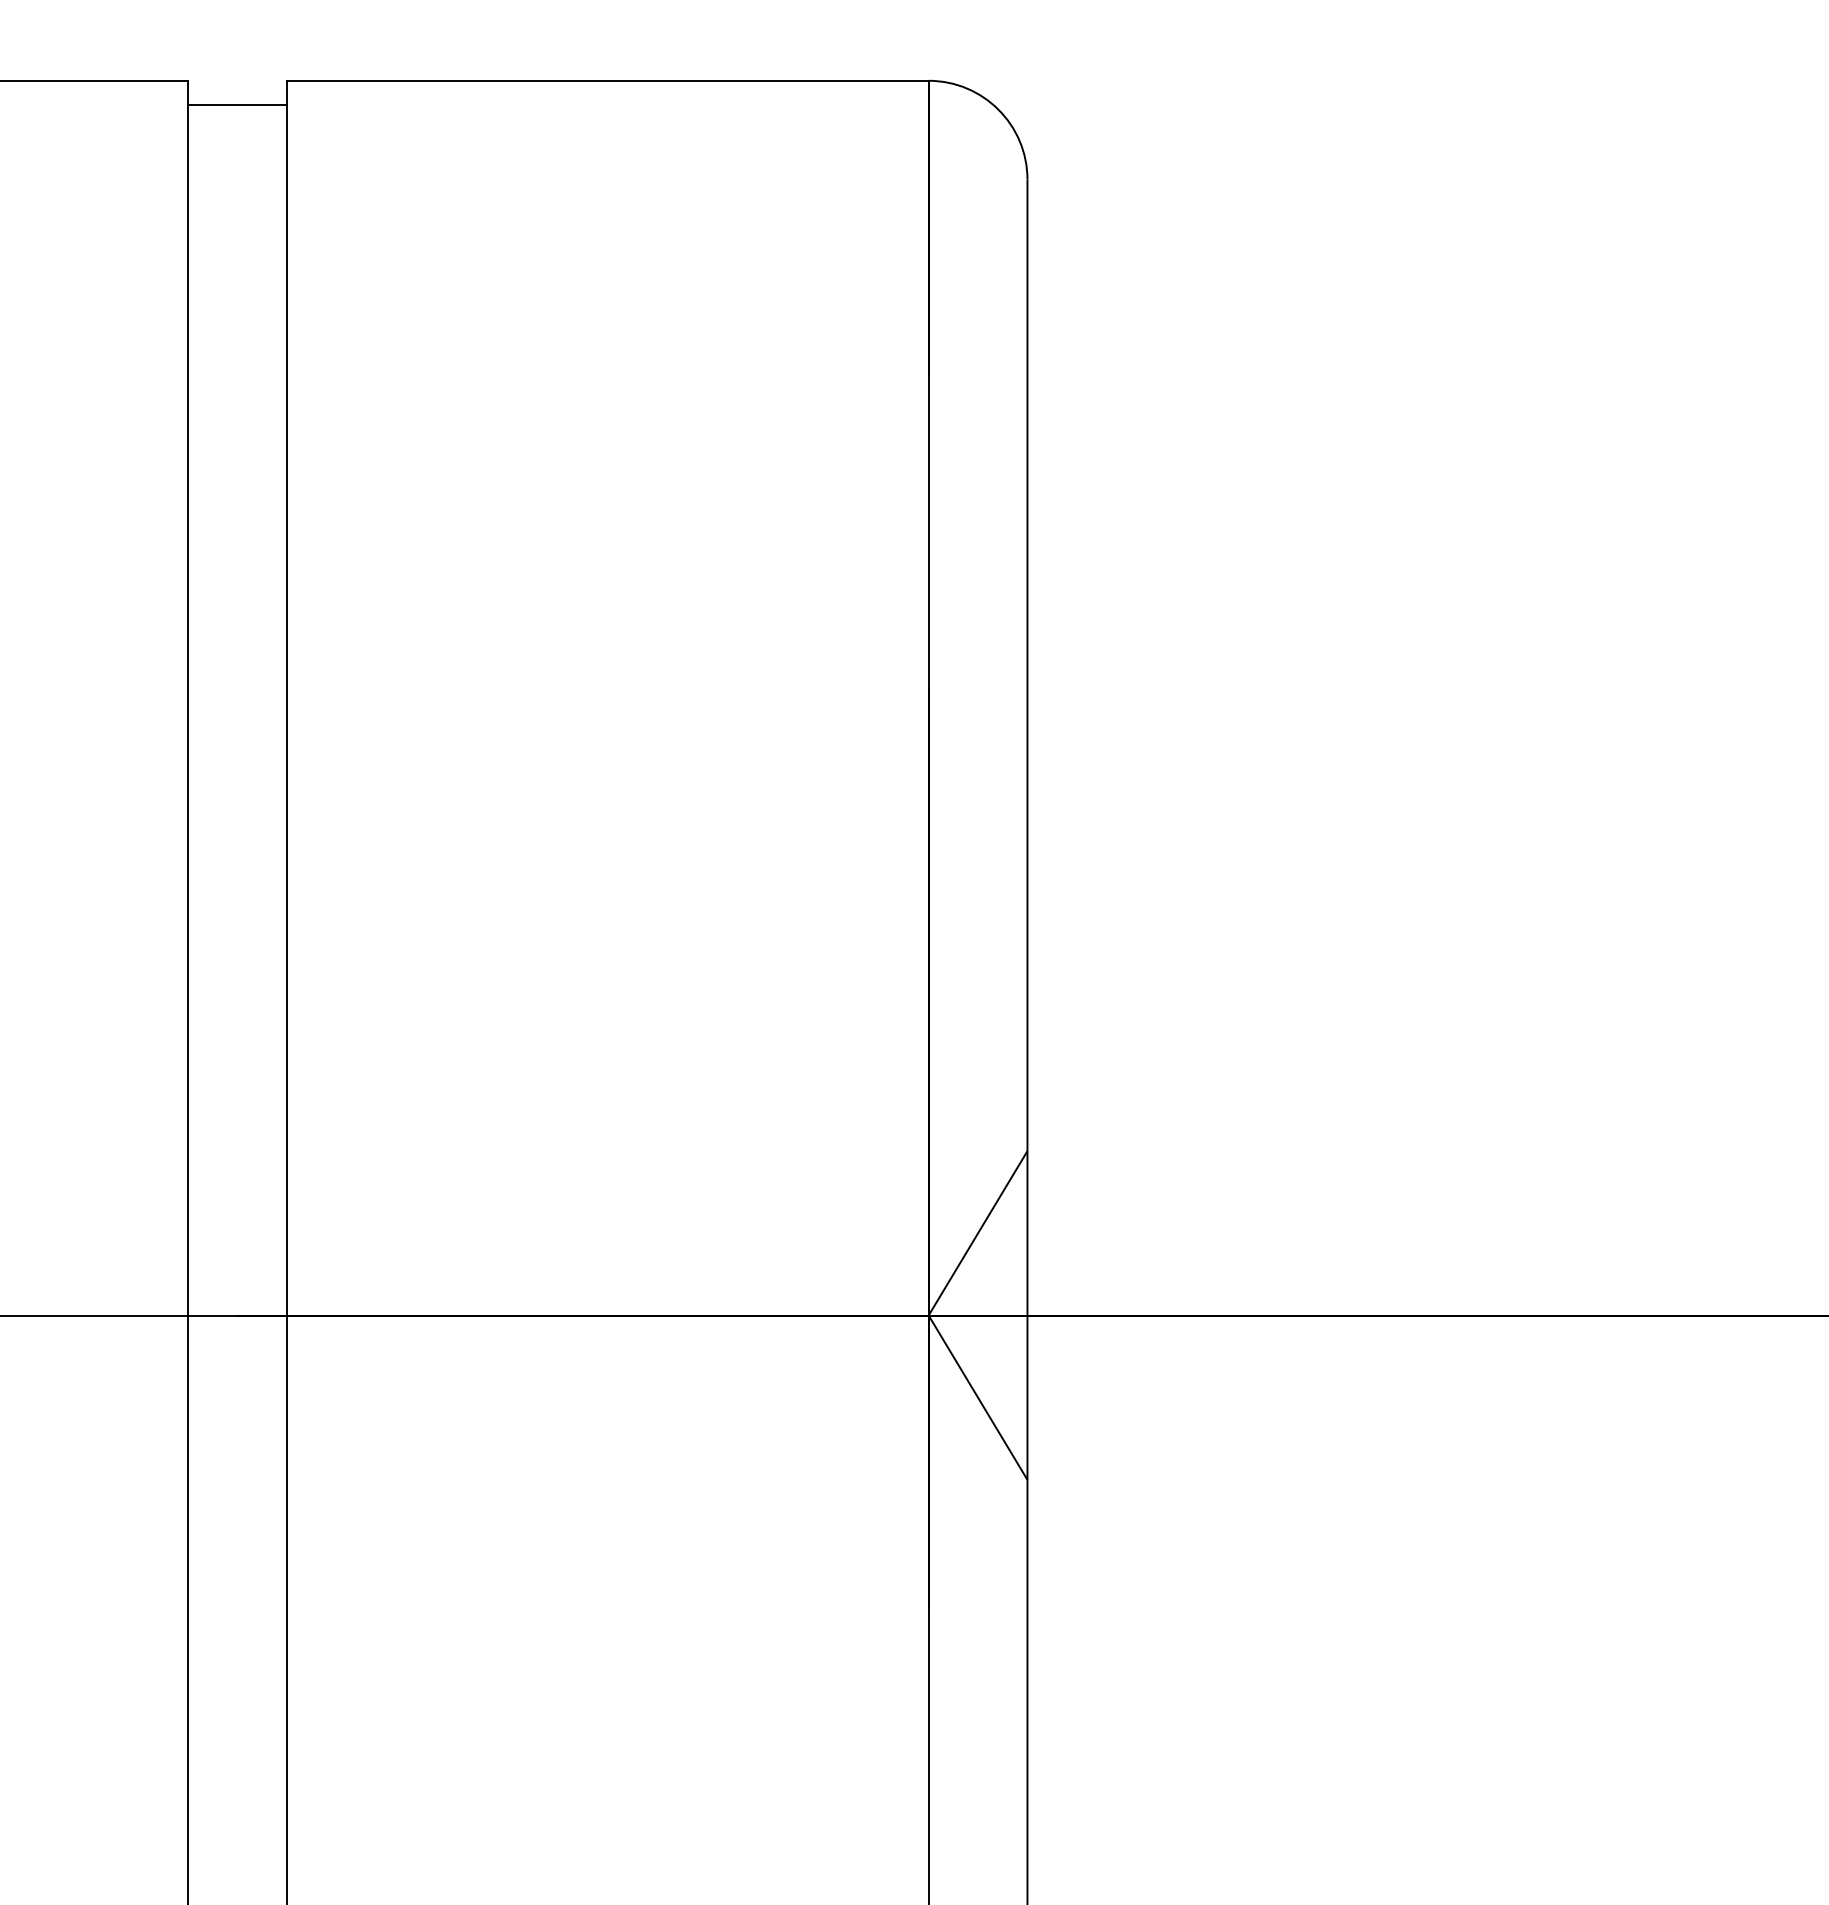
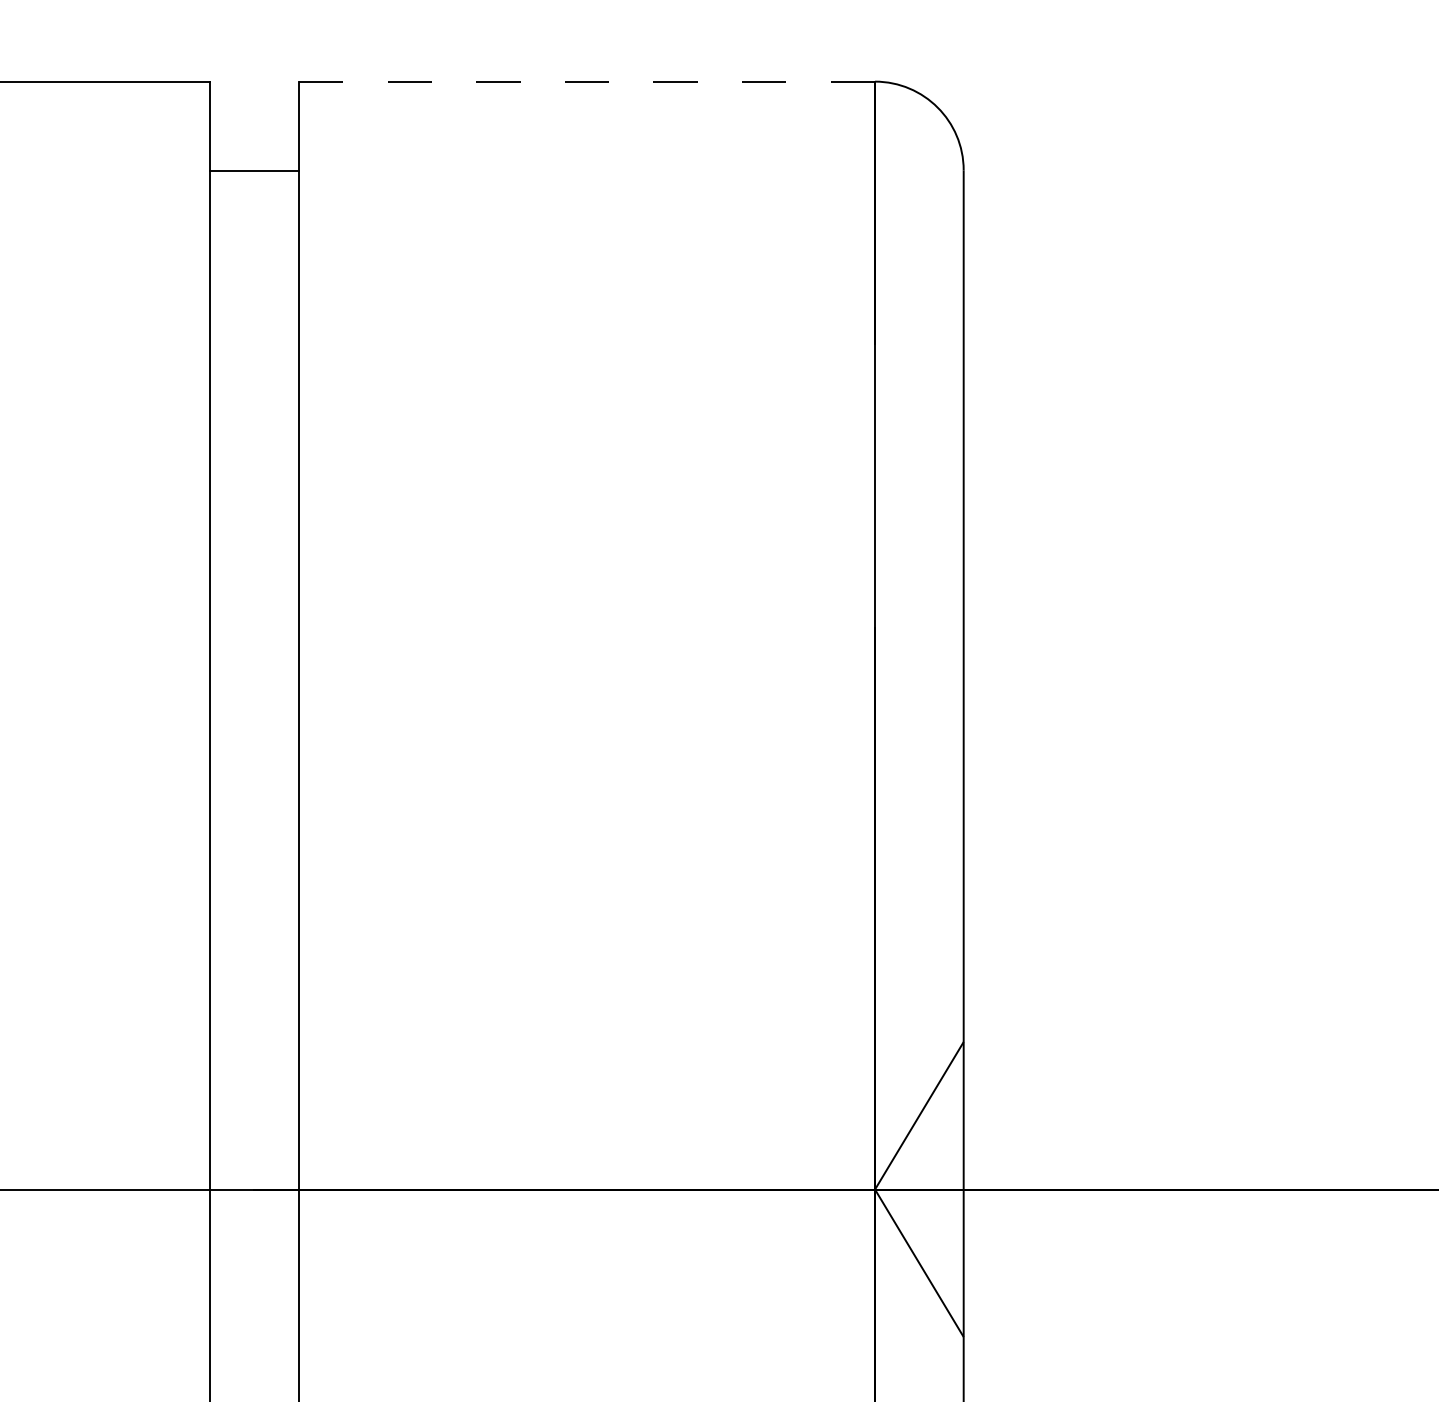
line: (607, 80) -> (586, 81), solid -> dashed
line: (236, 105) -> (253, 171), moved

